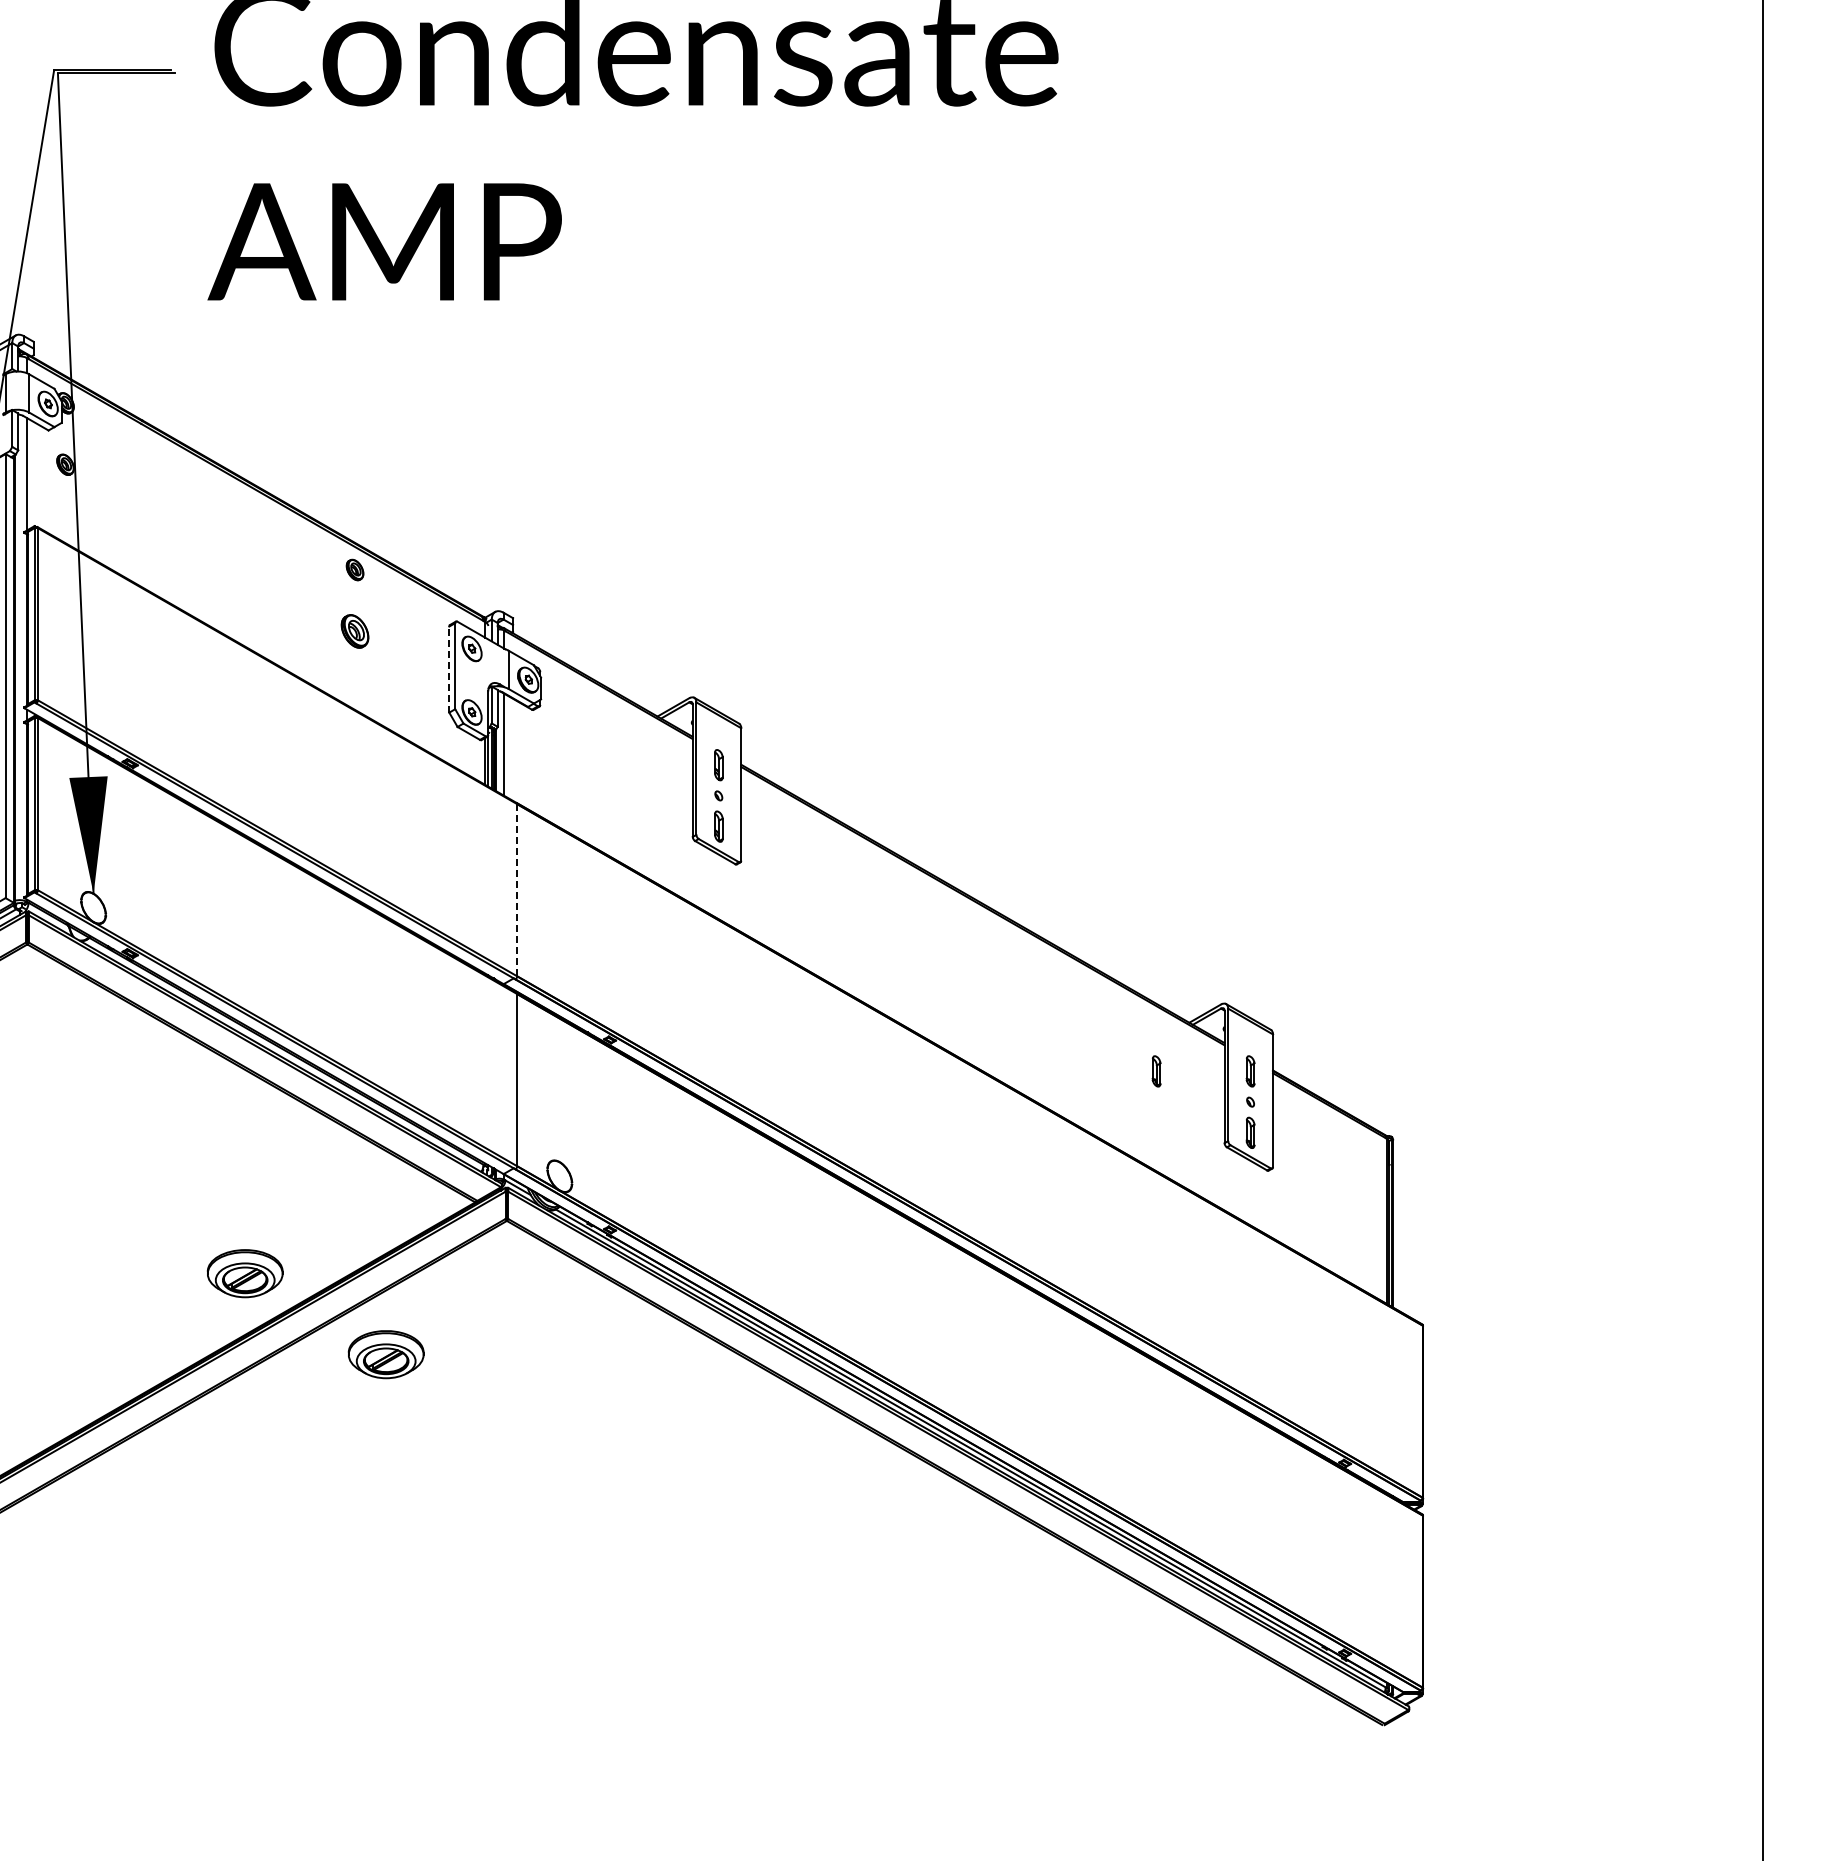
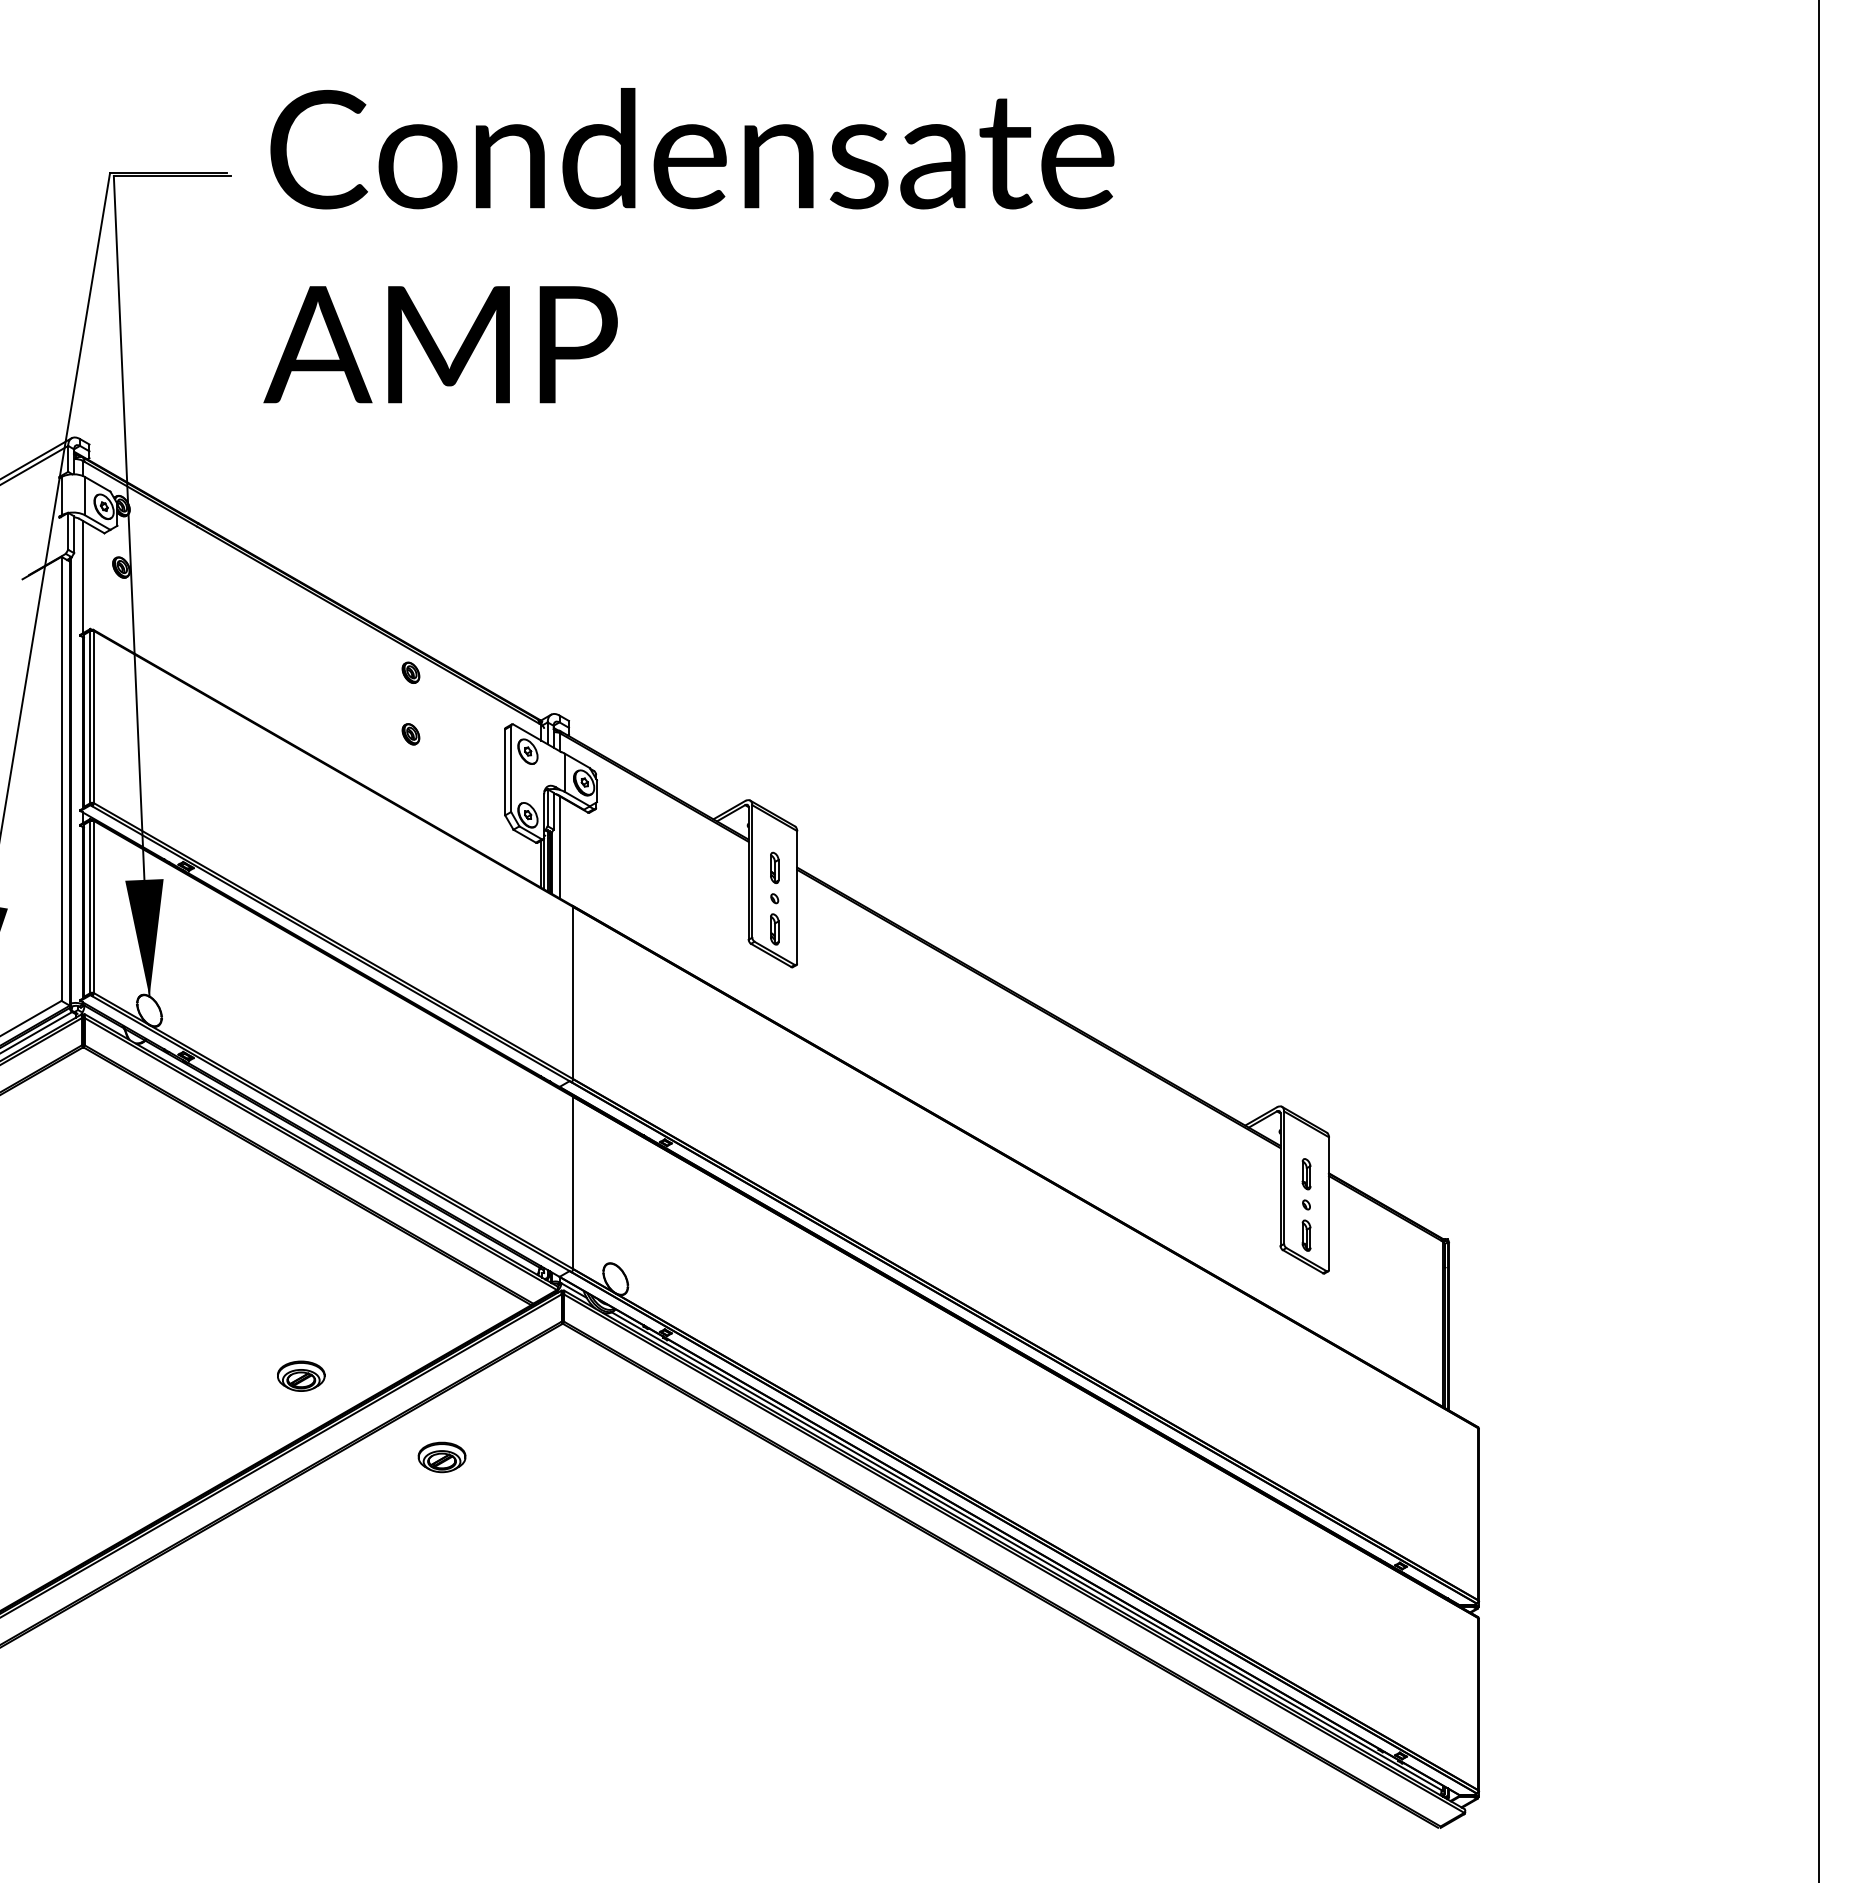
part: (354, 631) -> (410, 734), size x0.62
line: (449, 668) -> (505, 771), dashed -> solid
line: (517, 890) -> (573, 993), dashed -> solid
part: (1156, 1071) -> (1212, 1174), removed
part: (245, 1272) -> (301, 1375), size x0.62
part: (385, 1354) -> (441, 1457), size x0.62

